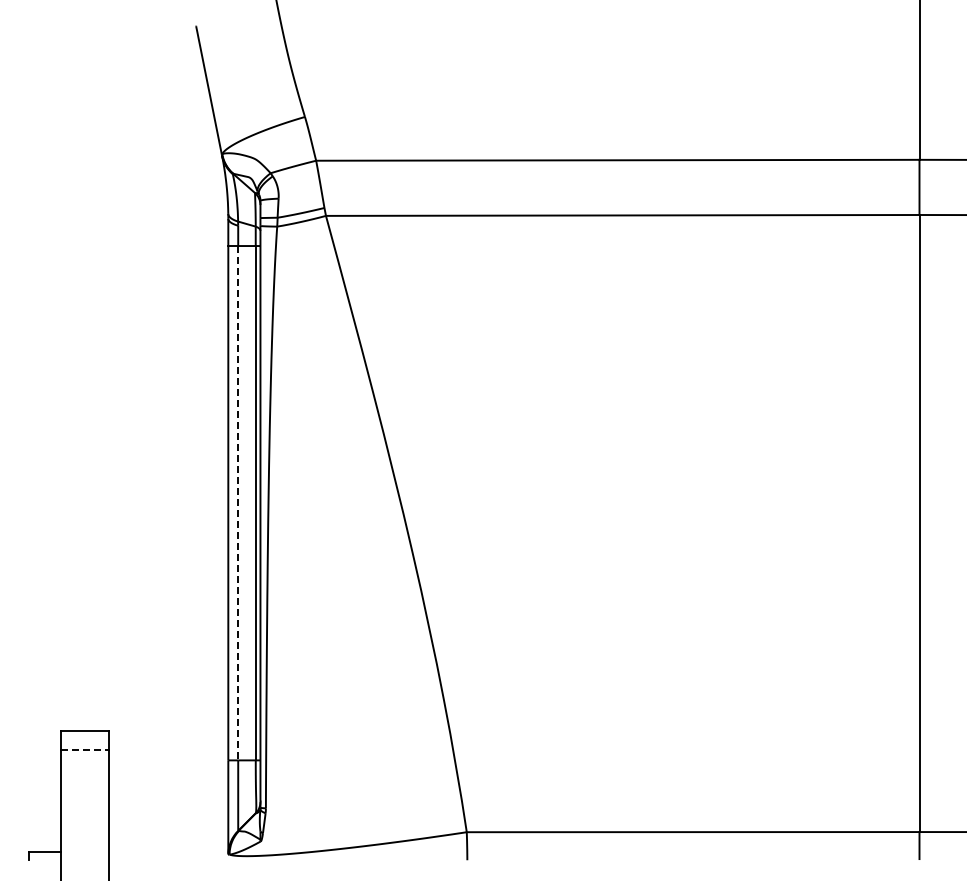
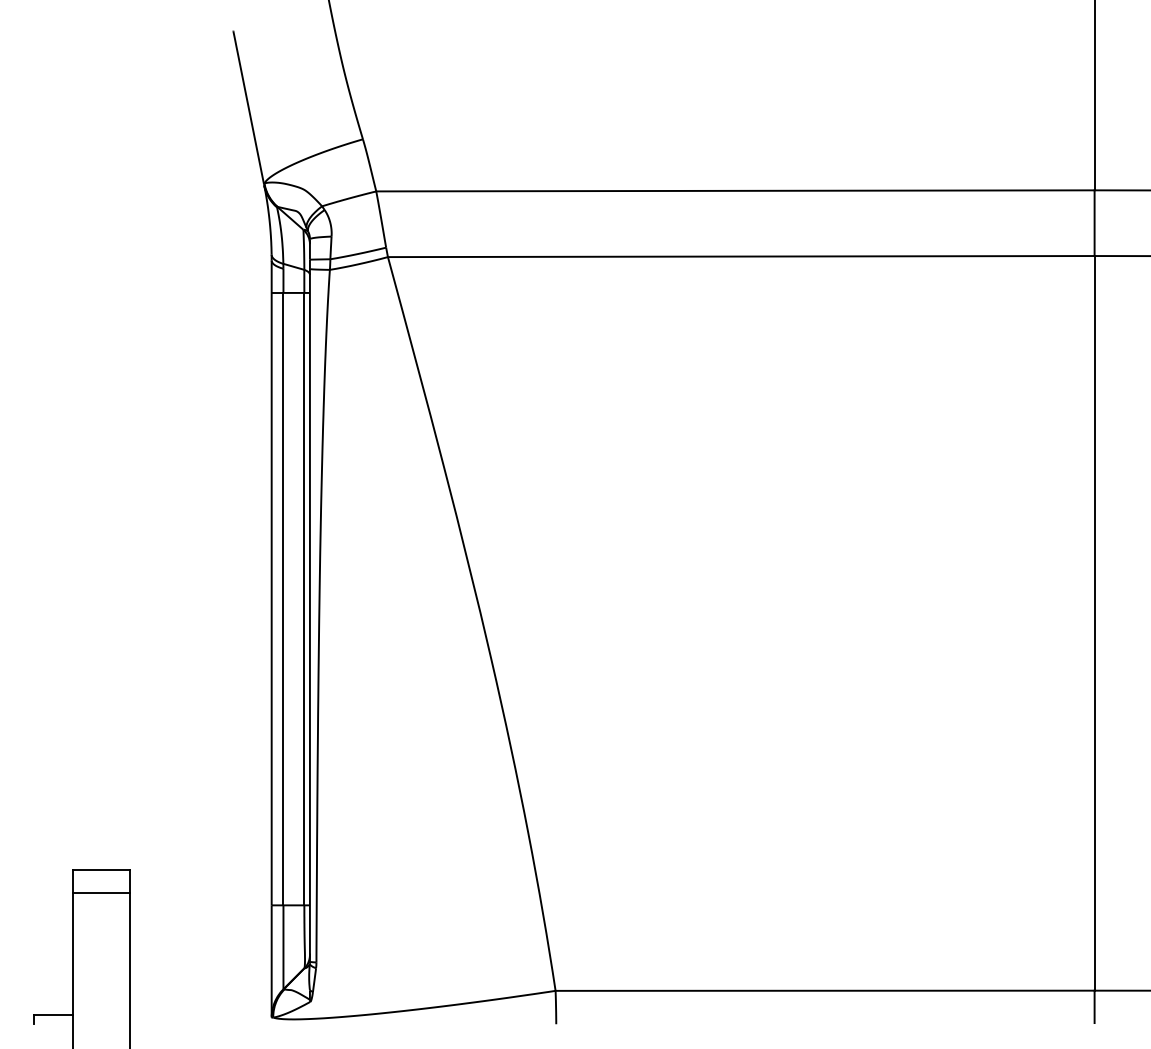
line: (238, 503) -> (283, 599), dashed -> solid
line: (85, 750) -> (101, 893), dashed -> solid

